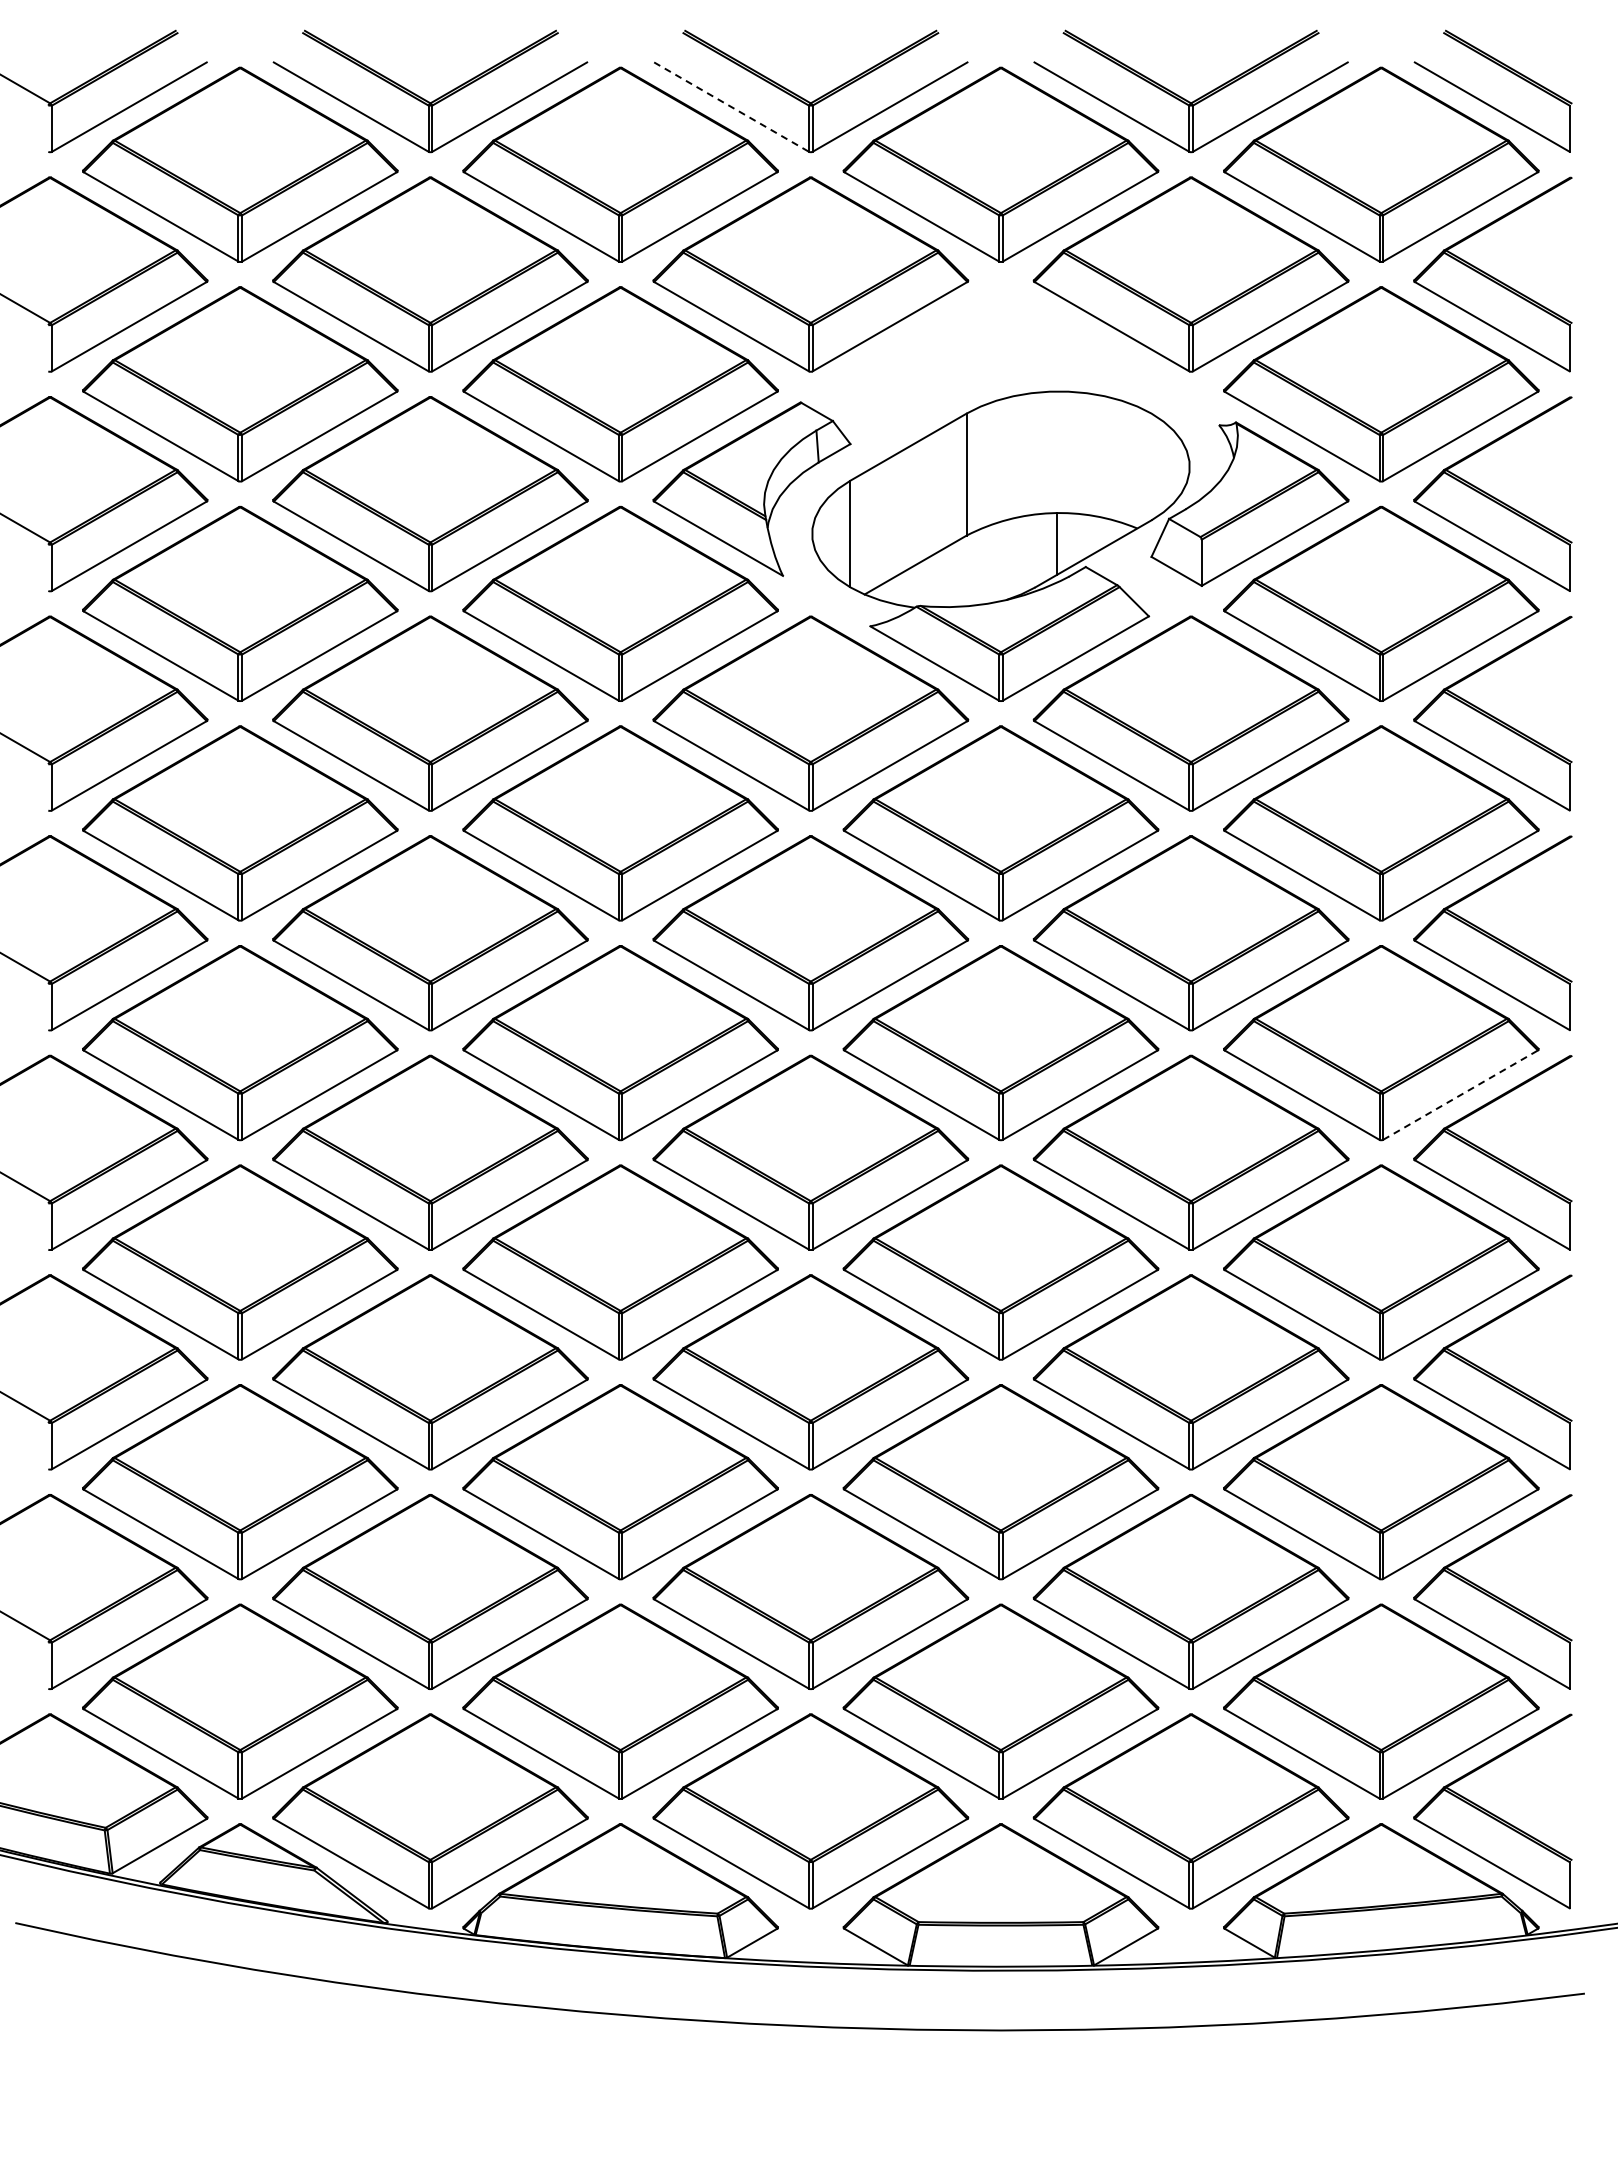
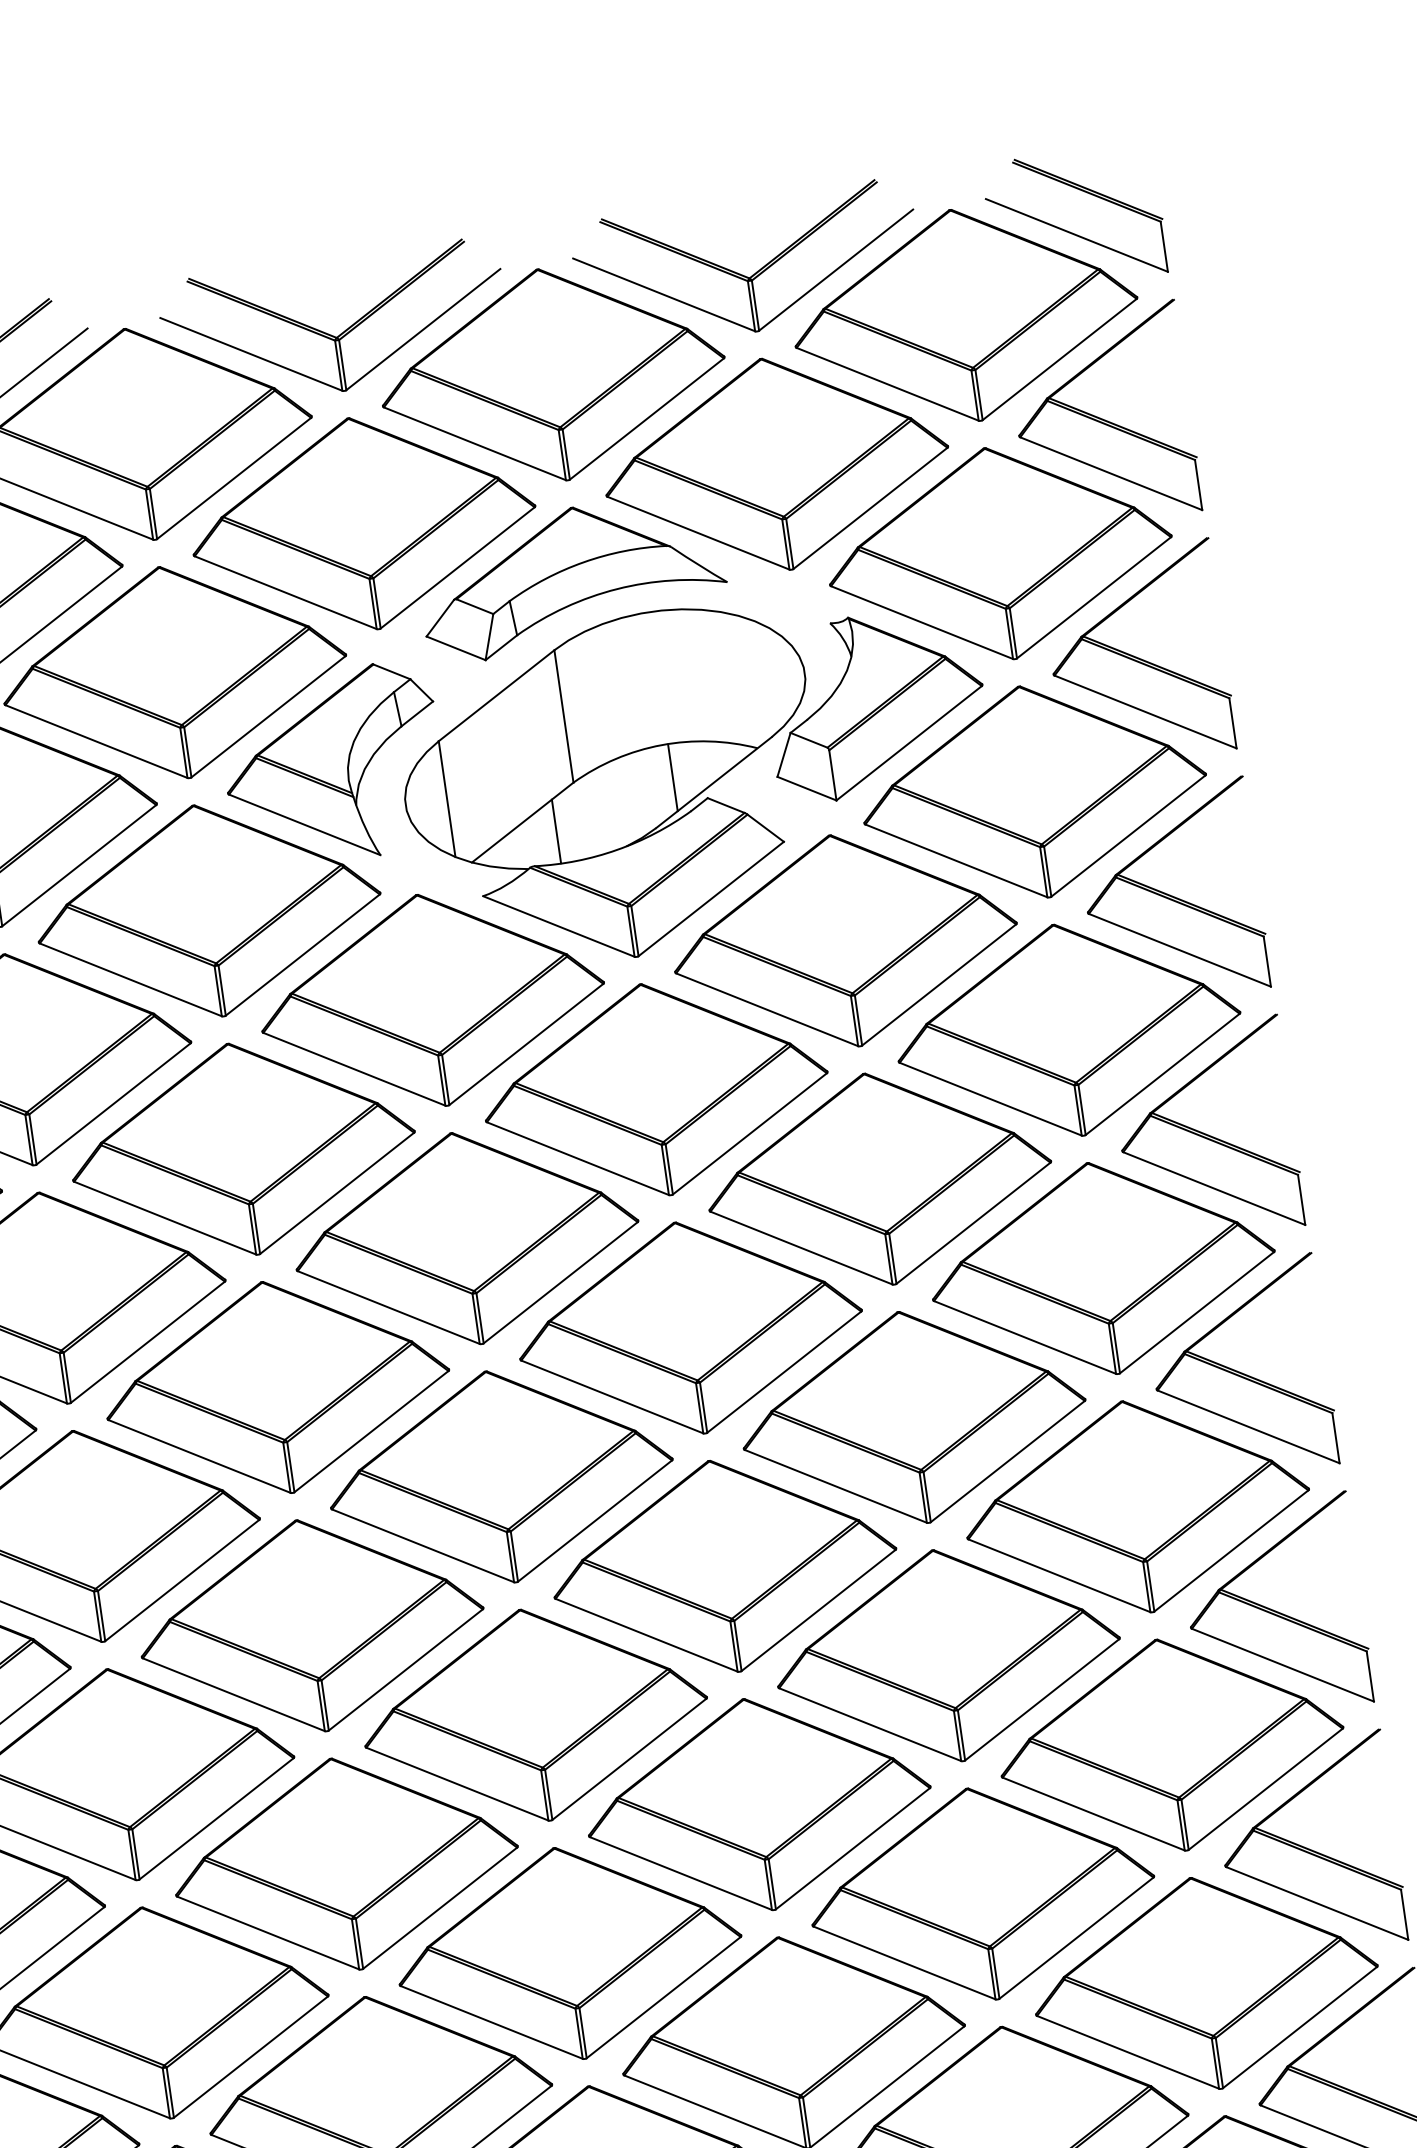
line: (732, 107) -> (252, 354), dashed -> solid
part: (991, 350) -> (571, 577), added
line: (944, 577) -> (555, 831), added
line: (1461, 1094) -> (1197, 1311), dashed -> solid

